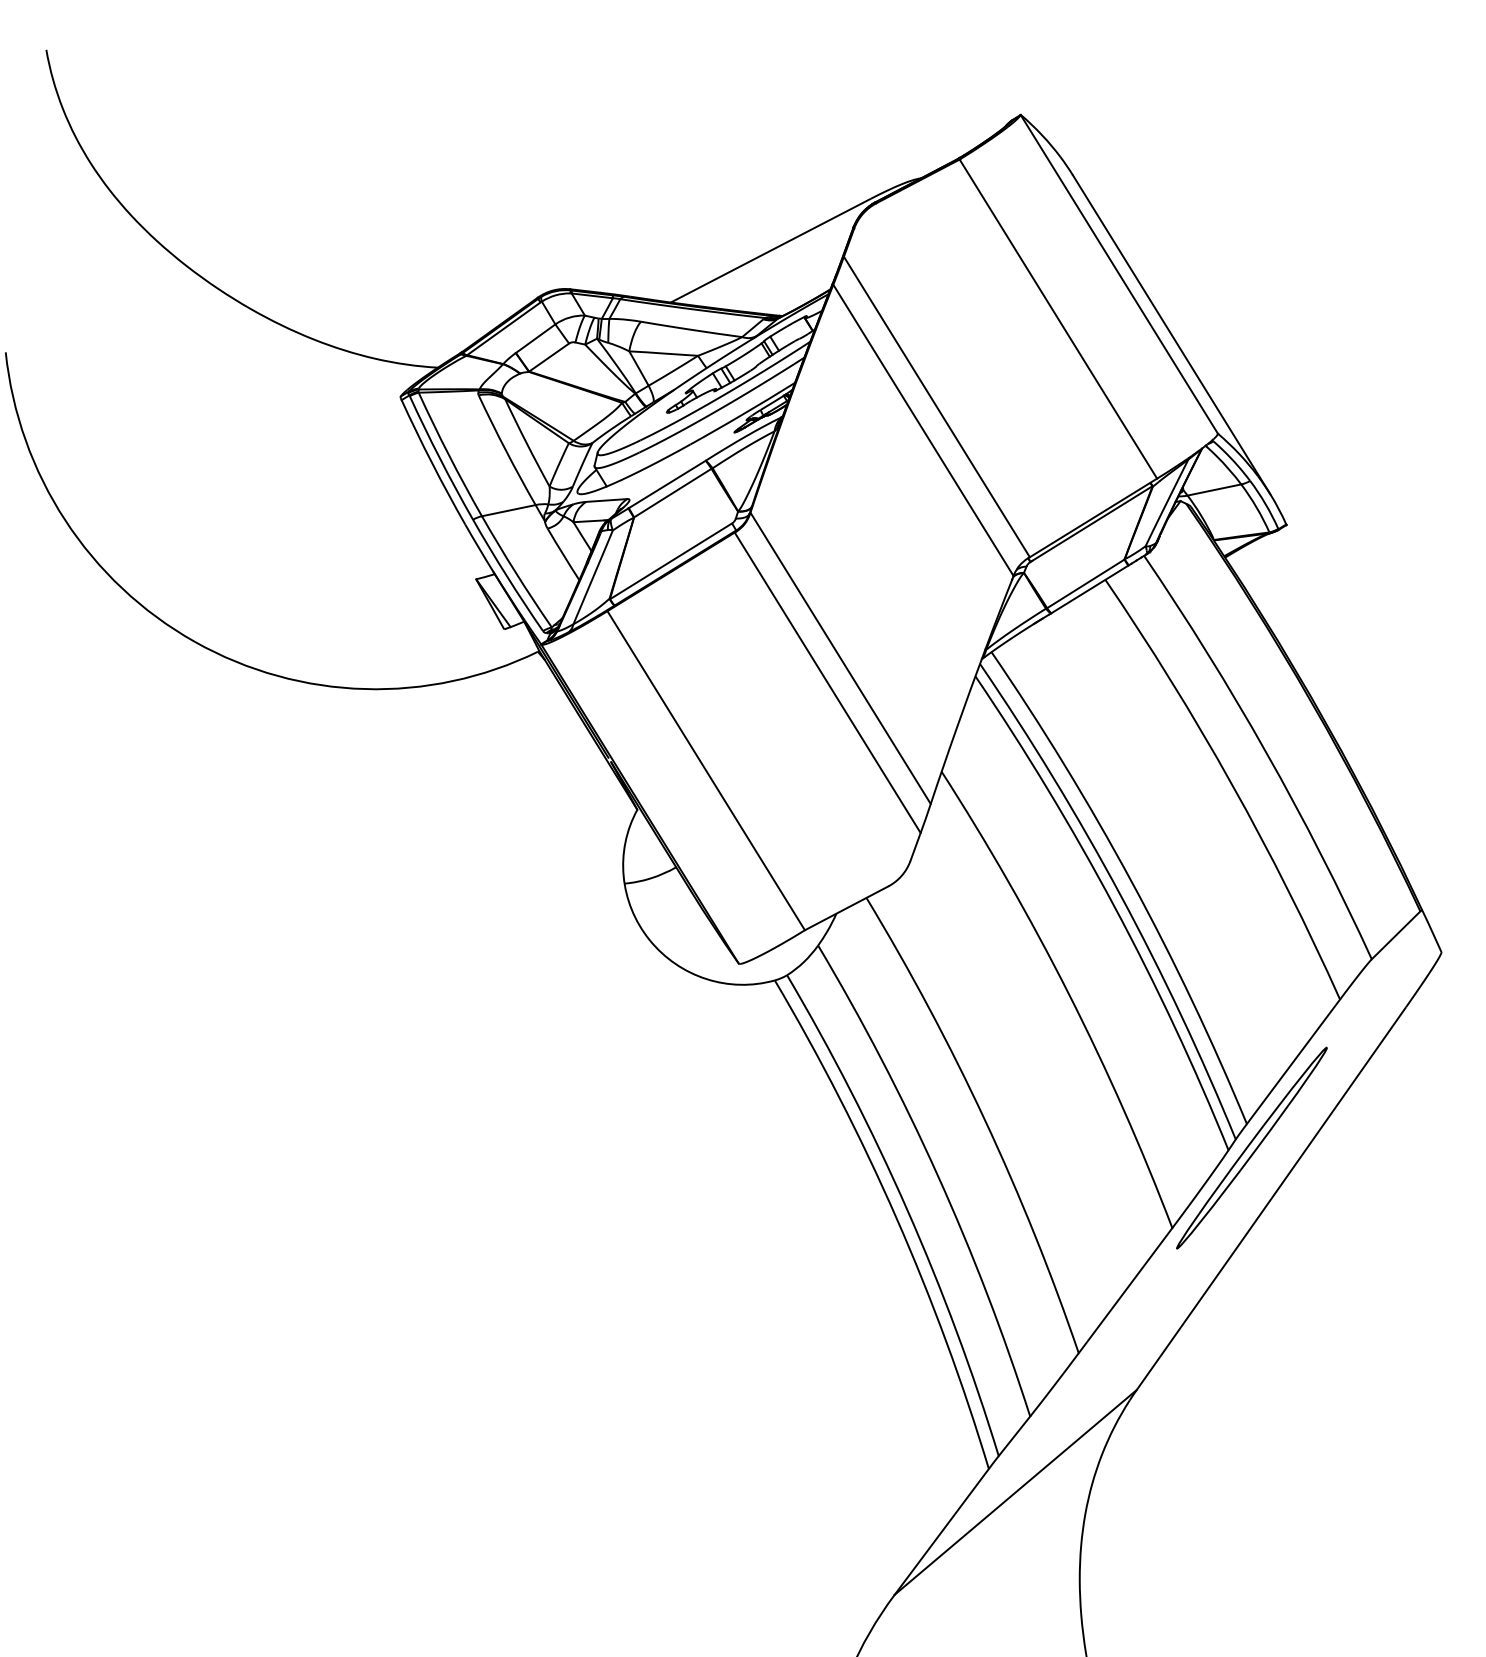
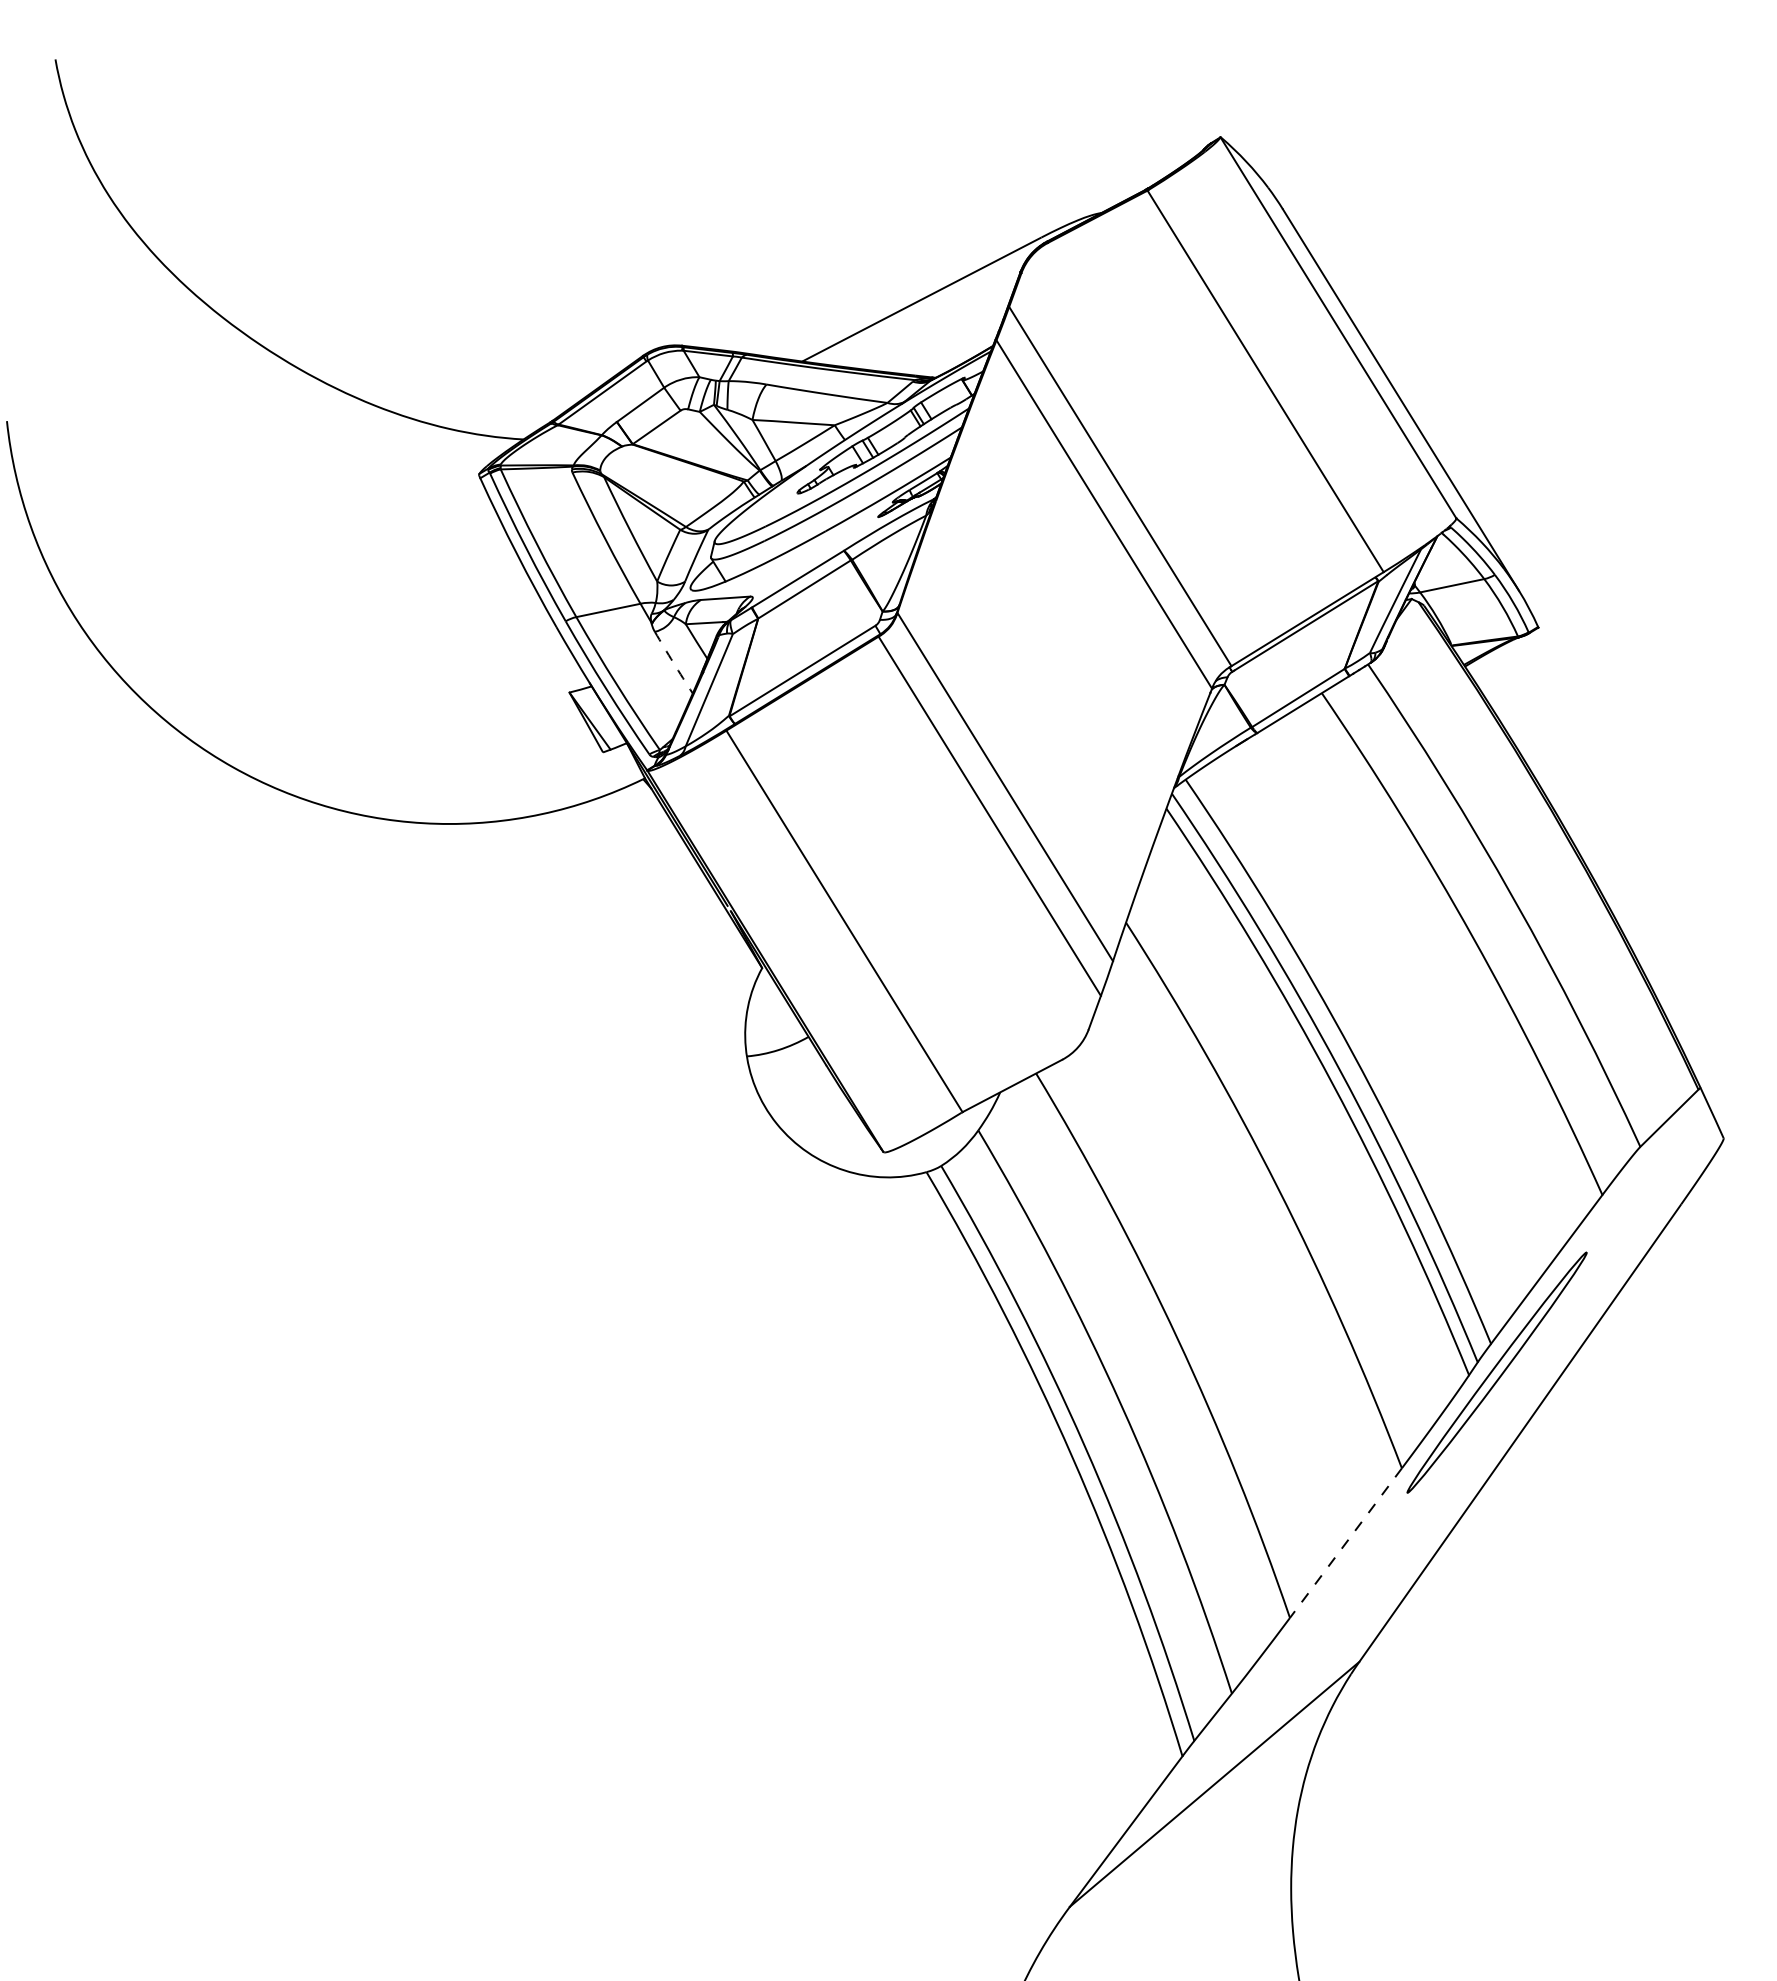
arc: (563, 554) -> (673, 662), solid -> dashed
line: (1125, 1290) -> (1345, 1543), solid -> dashed

